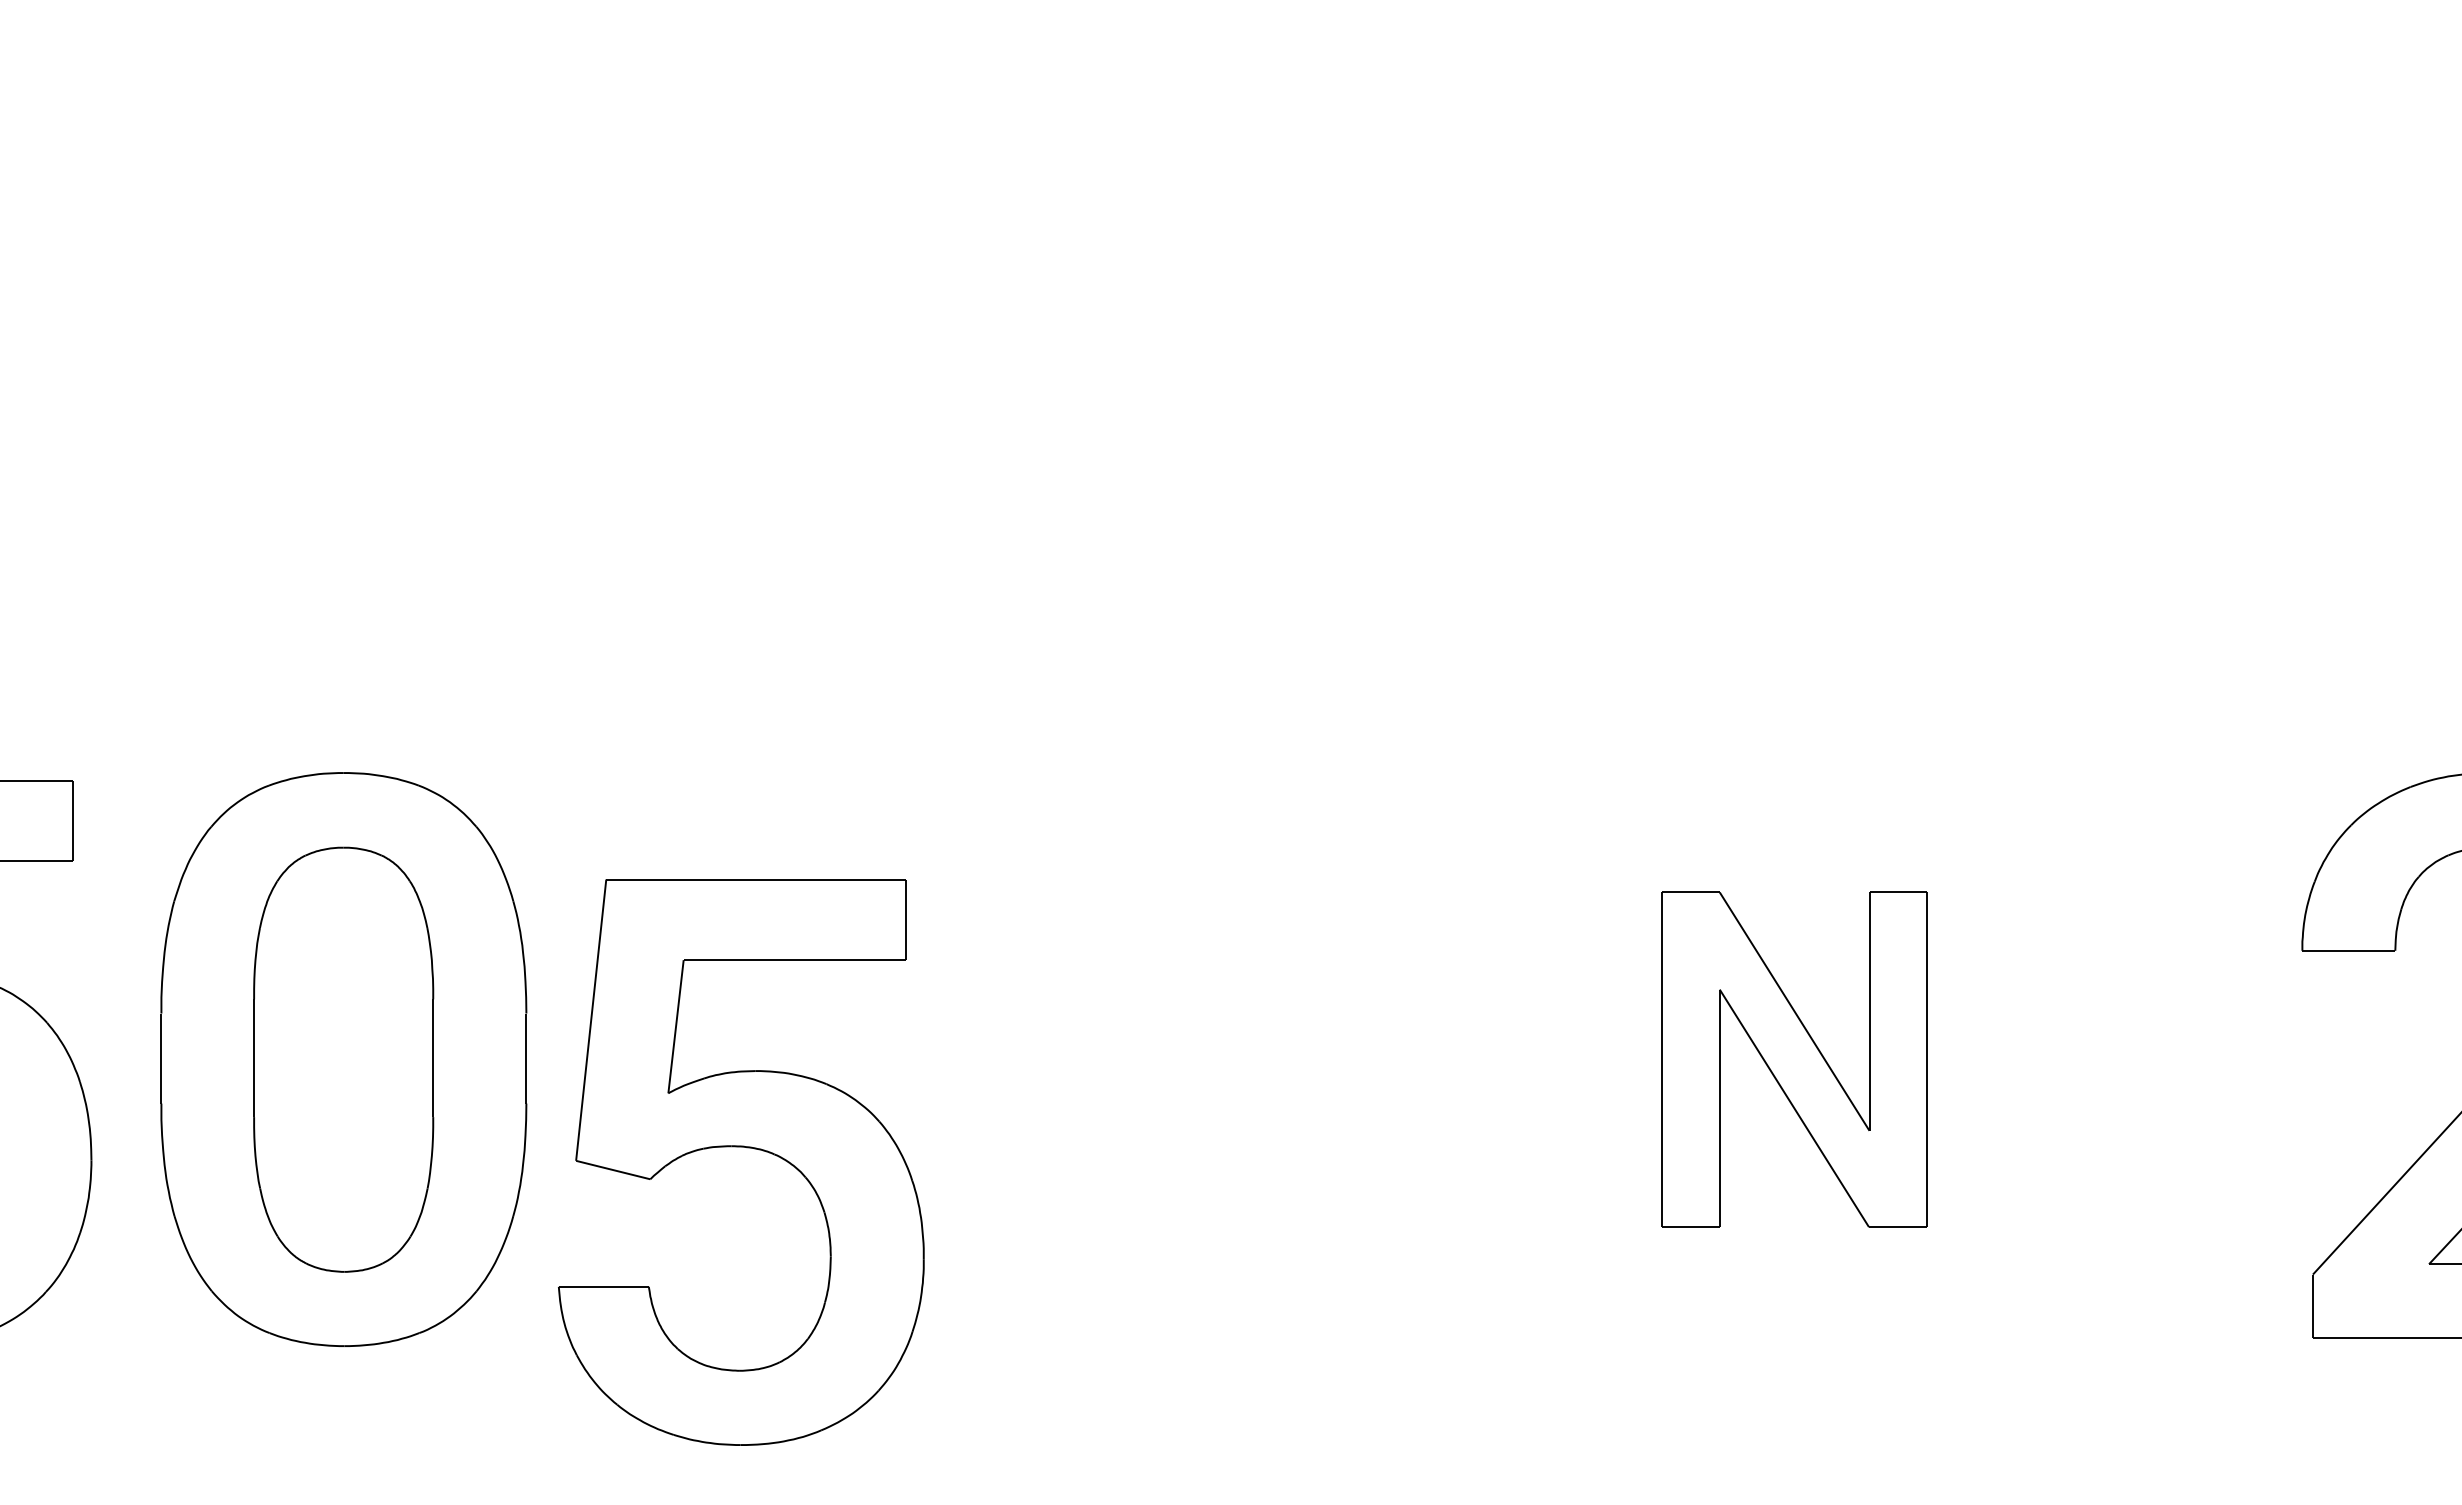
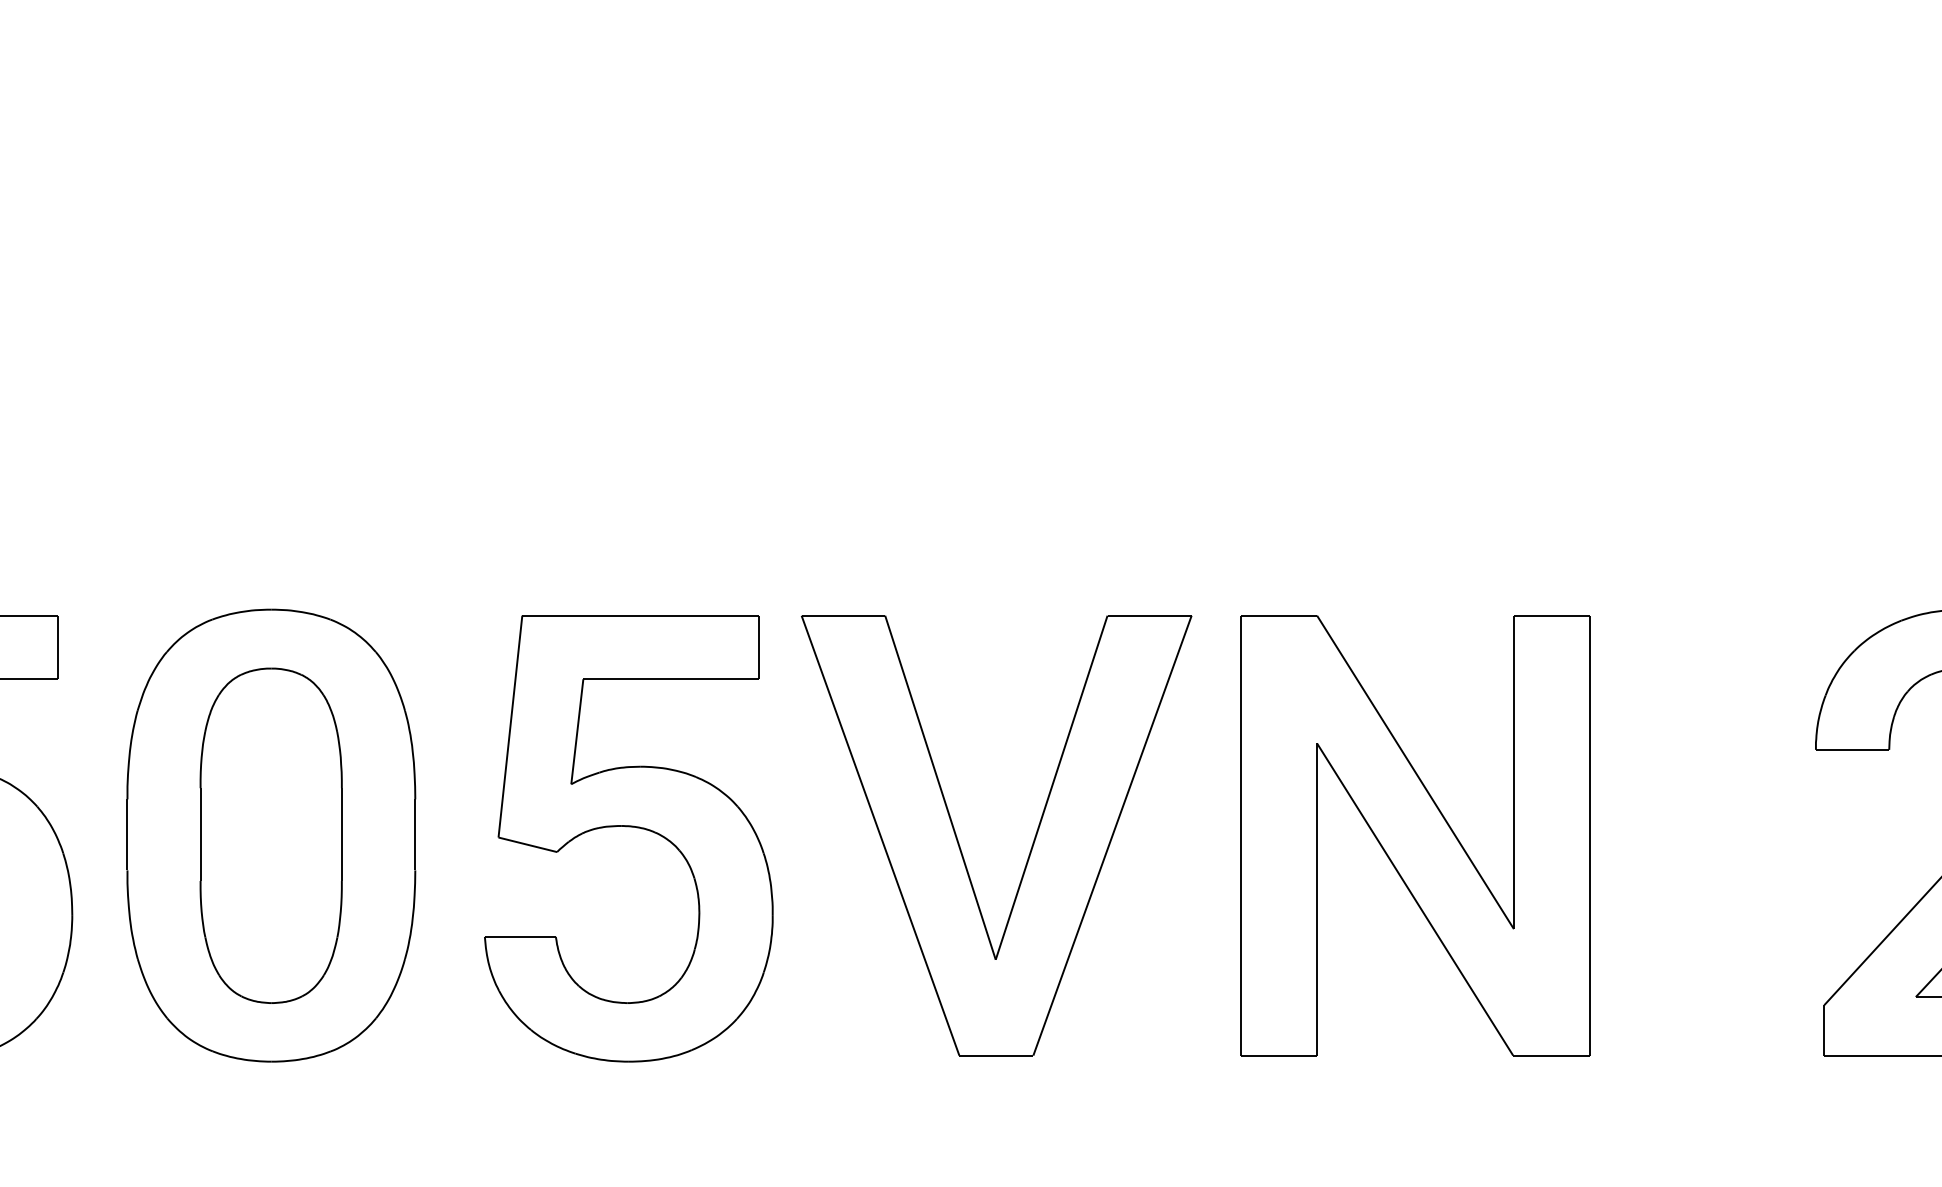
part: (1794, 1059) -> (1415, 835), size x1.67
part: (1308, 1068) -> (1032, 842), added
part: (740, 1148) -> (628, 827), moved

